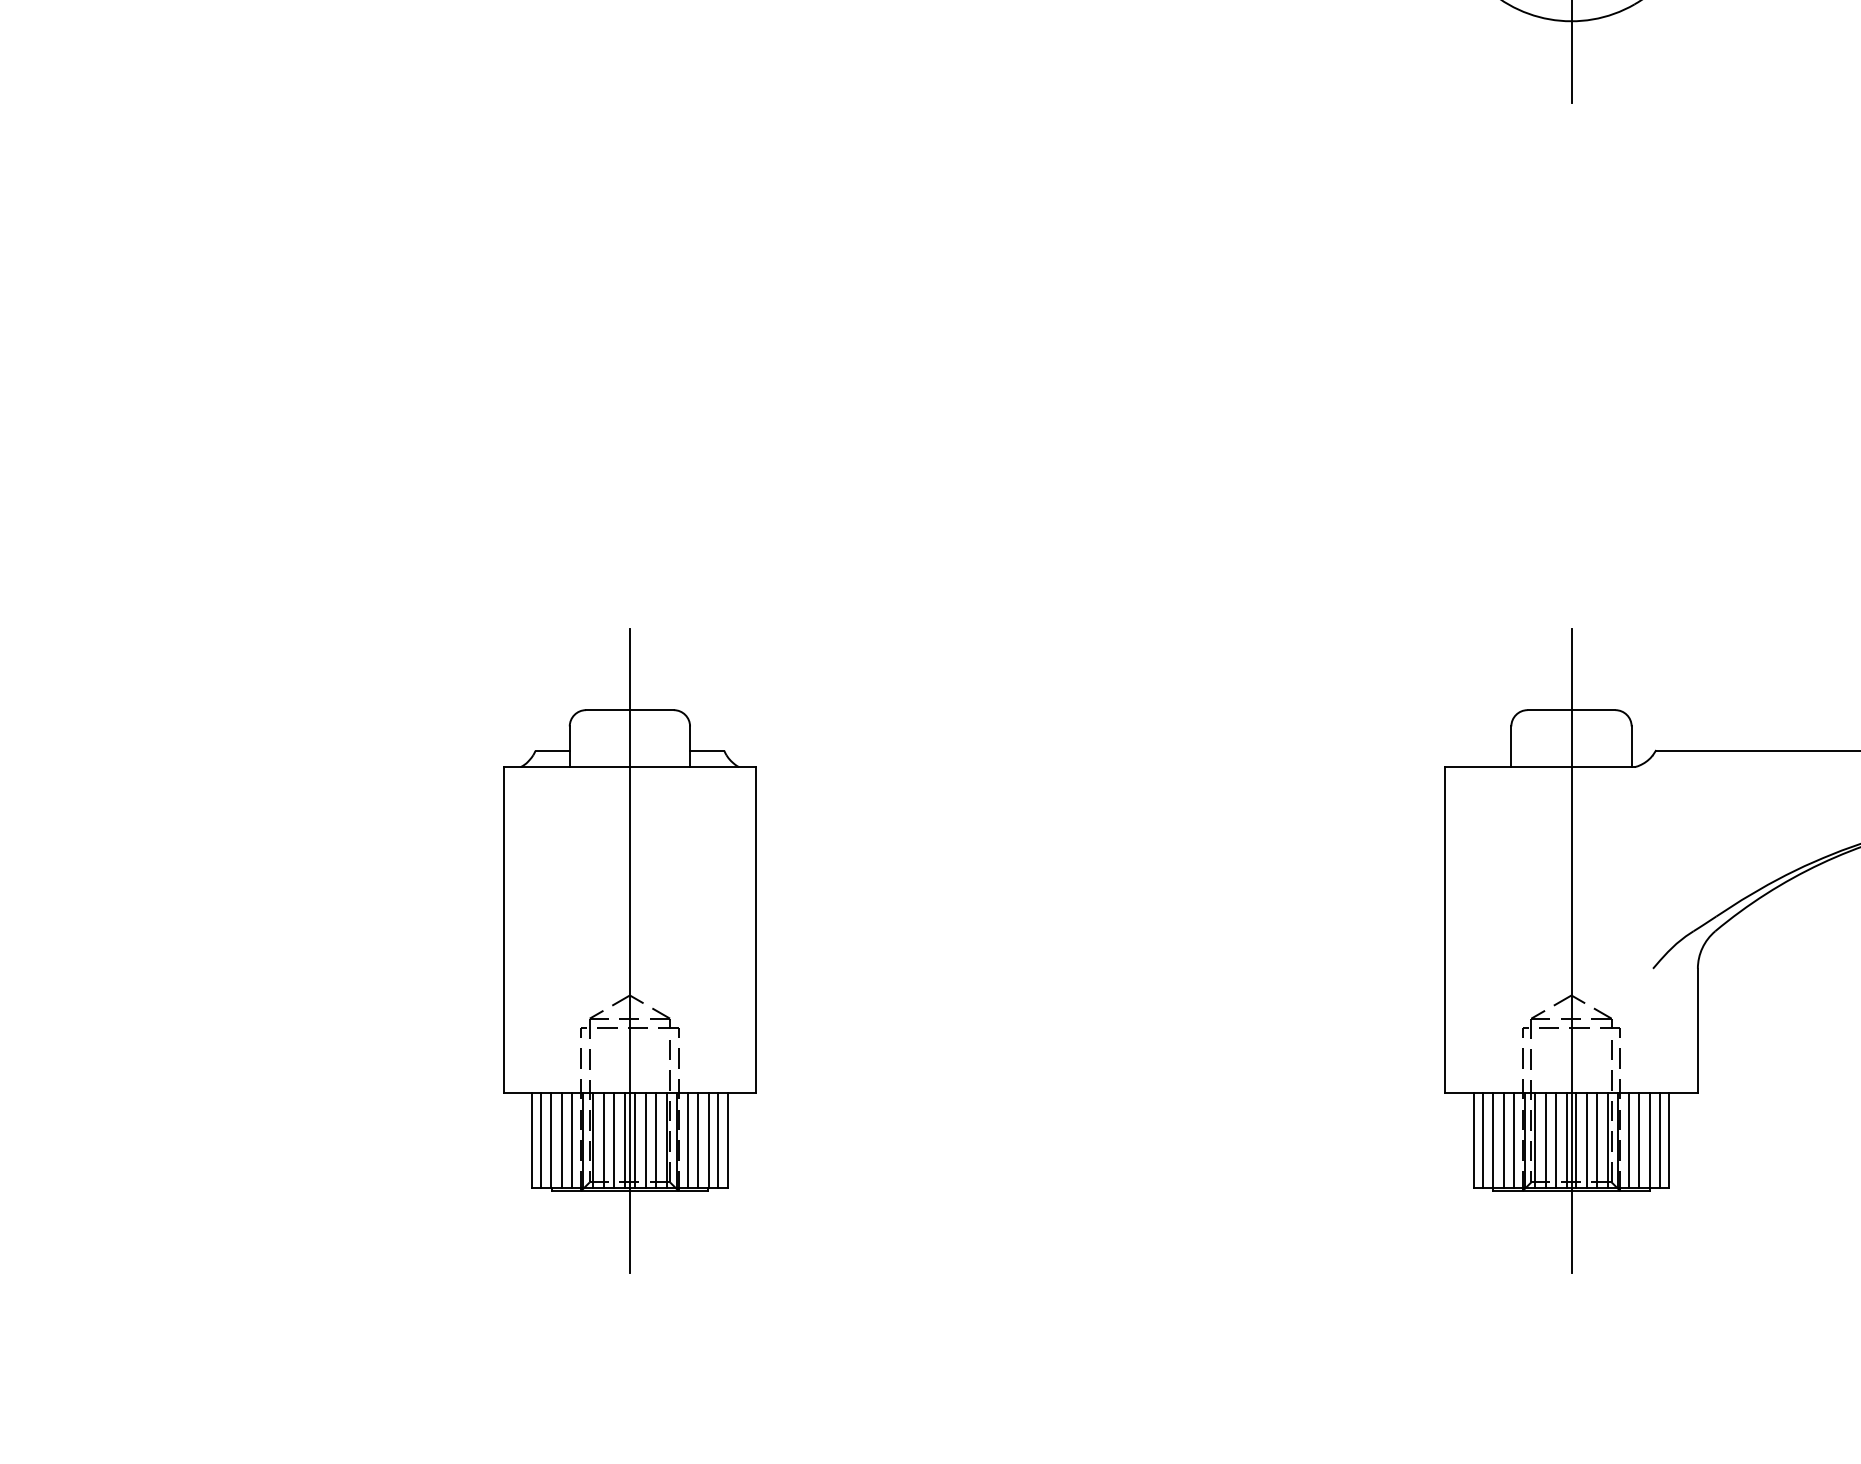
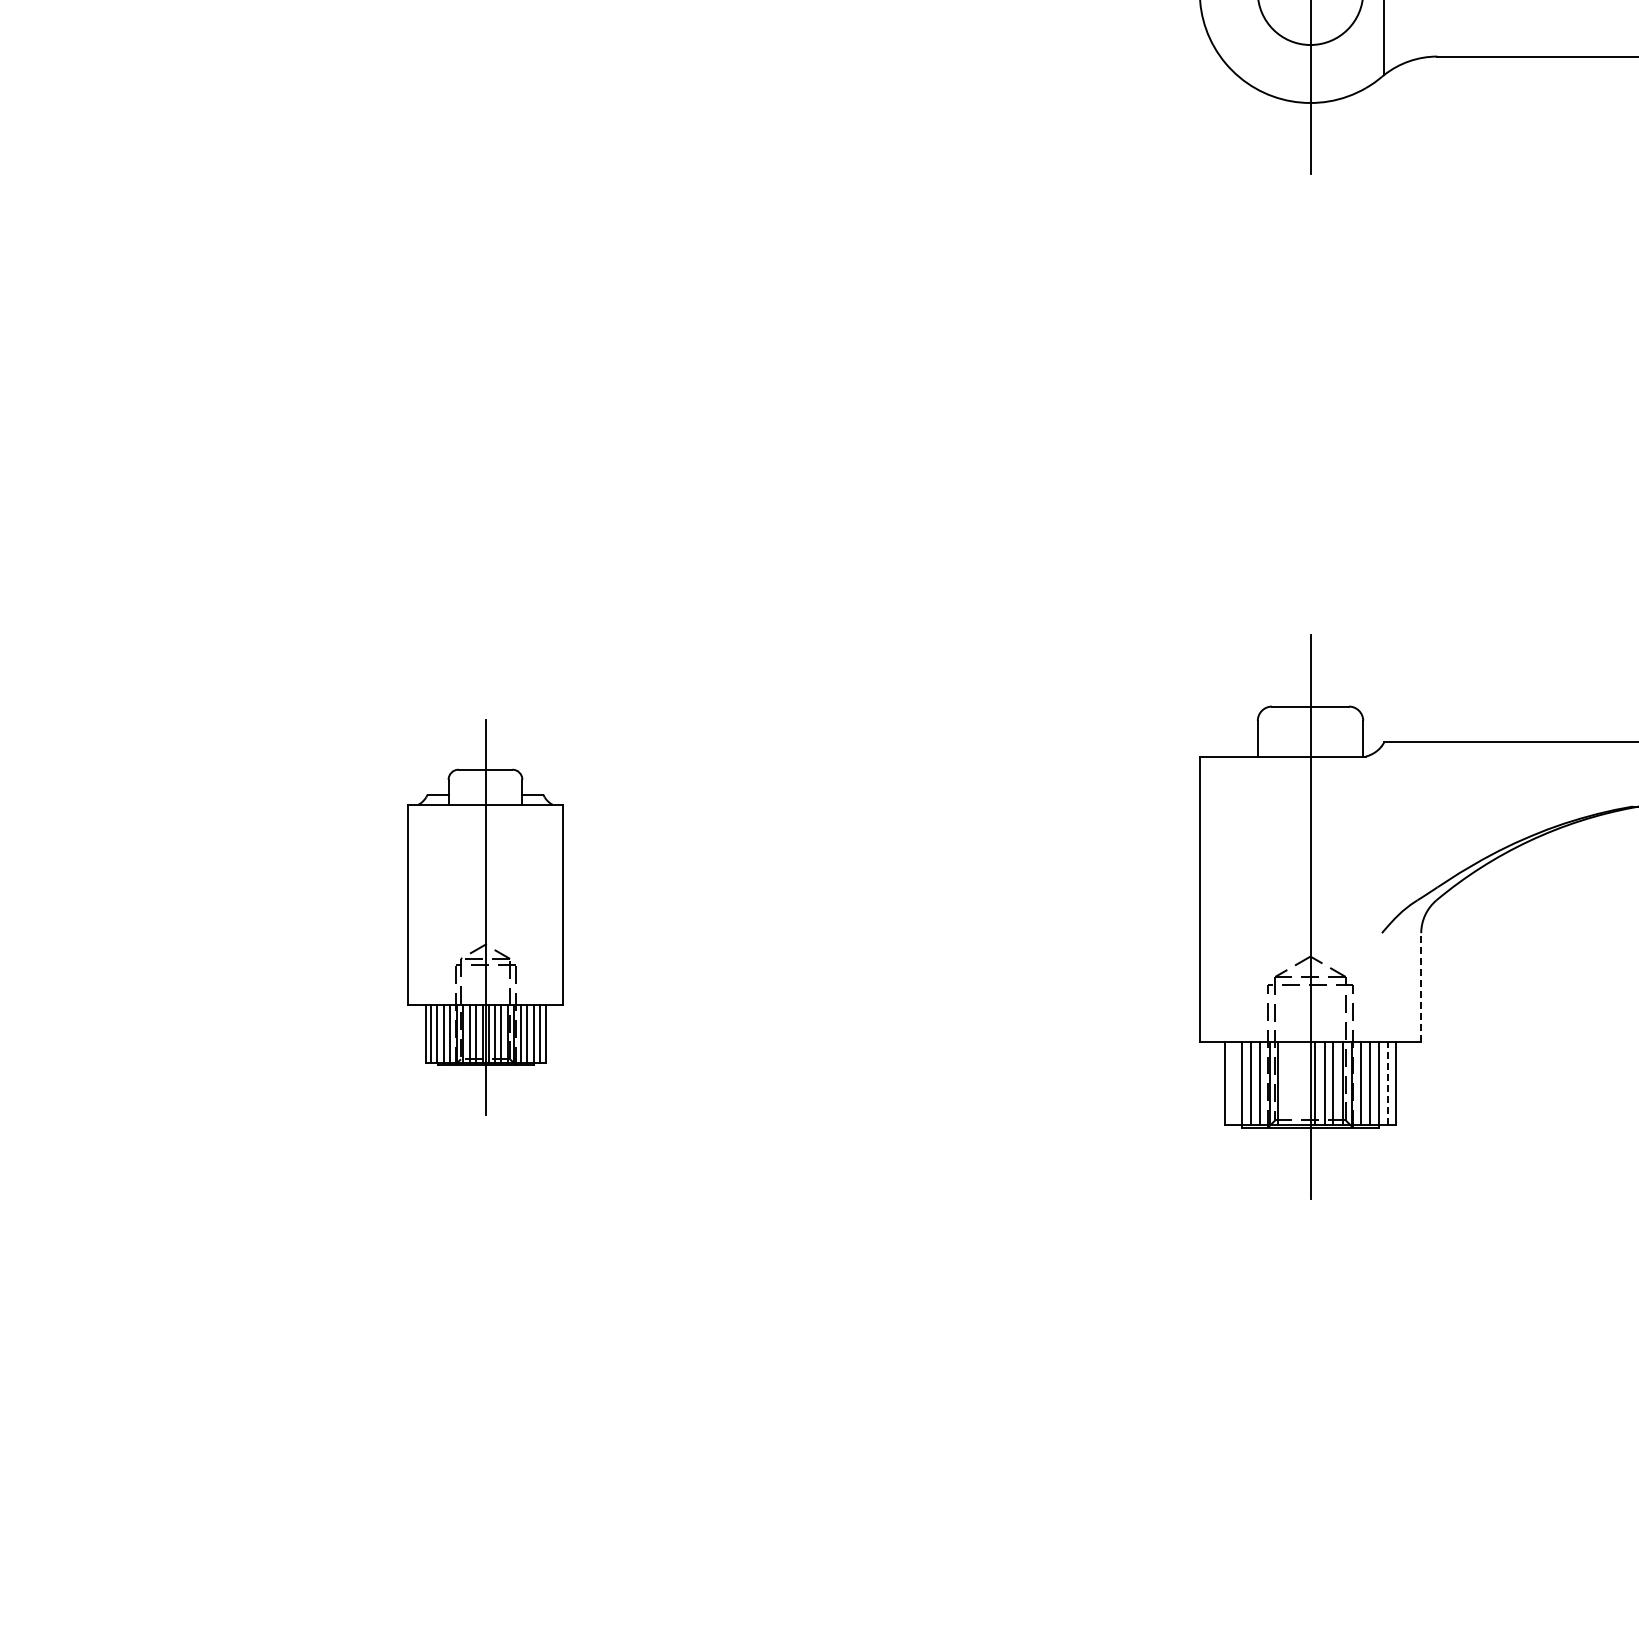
part: (629, 949) -> (485, 916), size x0.7
line: (1698, 1030) -> (1421, 987), solid -> dashed
line: (1482, 1140) -> (1232, 1083), removed
line: (1545, 1140) -> (1287, 1083), removed
line: (1555, 1140) -> (1296, 1083), removed
line: (1566, 1140) -> (1306, 1083), removed
line: (1660, 1140) -> (1388, 1083), solid -> dashed

